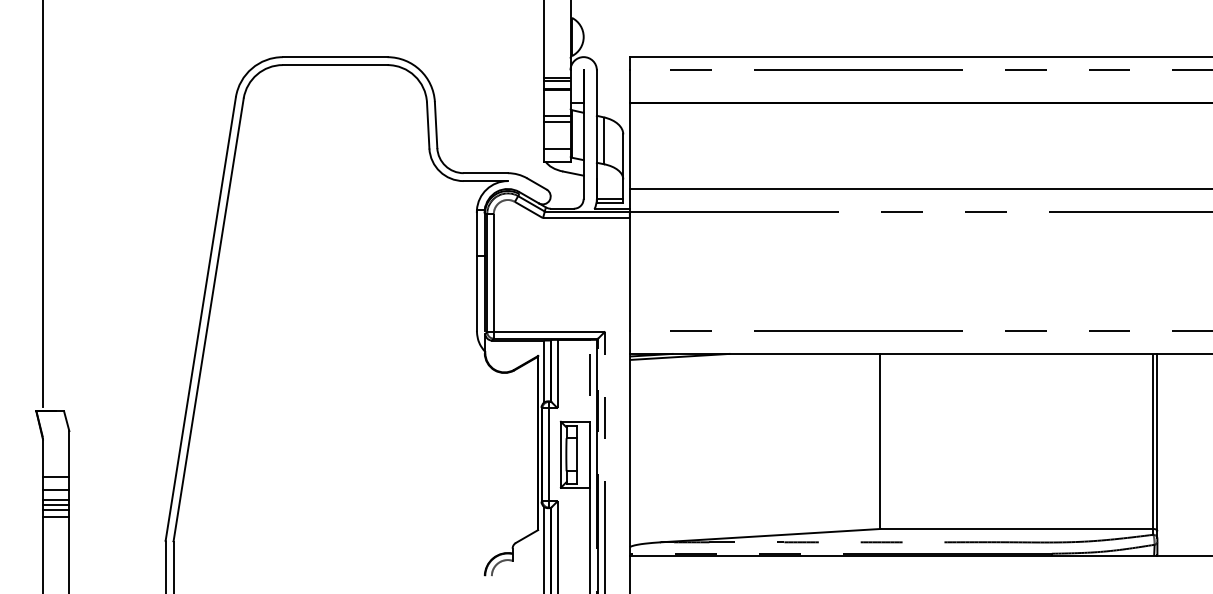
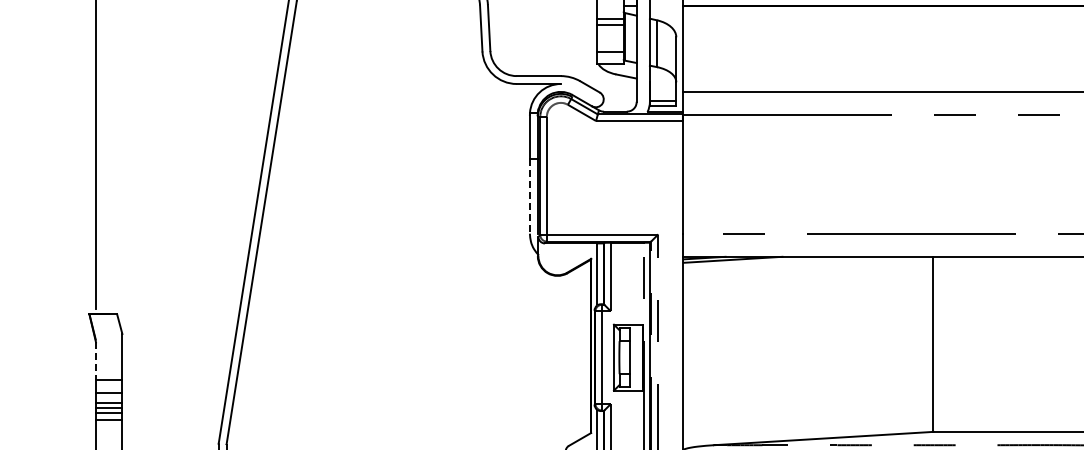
line: (476, 294) -> (529, 197), solid -> dashed
line: (42, 458) -> (95, 361), solid -> dashed

